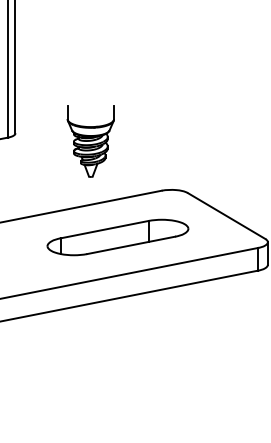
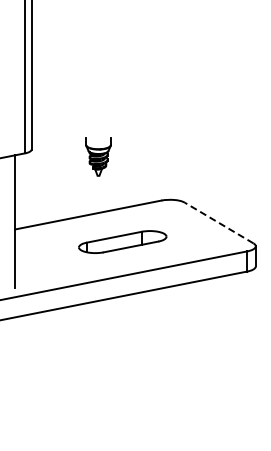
part: (90, 141) -> (98, 156), size x0.6
line: (226, 216) -> (219, 223), solid -> dashed
part: (117, 236) -> (122, 241), size x0.7

